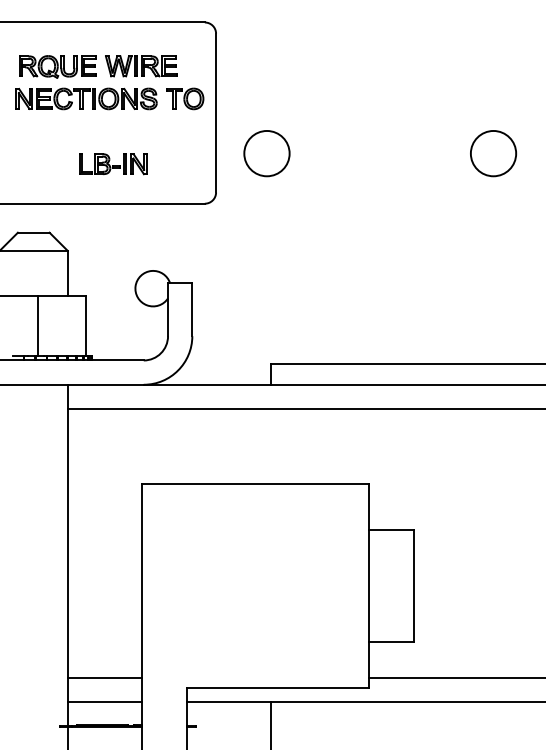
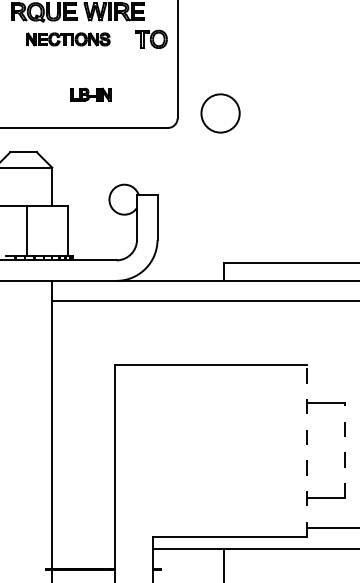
part: (86, 98) -> (68, 39), size x0.7
circle: (266, 153) -> (220, 113), moved
part: (113, 164) -> (90, 94), size x0.7
line: (368, 585) -> (306, 450), solid -> dashed
line: (414, 585) -> (345, 450), solid -> dashed
line: (104, 677) -> (83, 528), removed
line: (104, 701) -> (83, 548), removed

